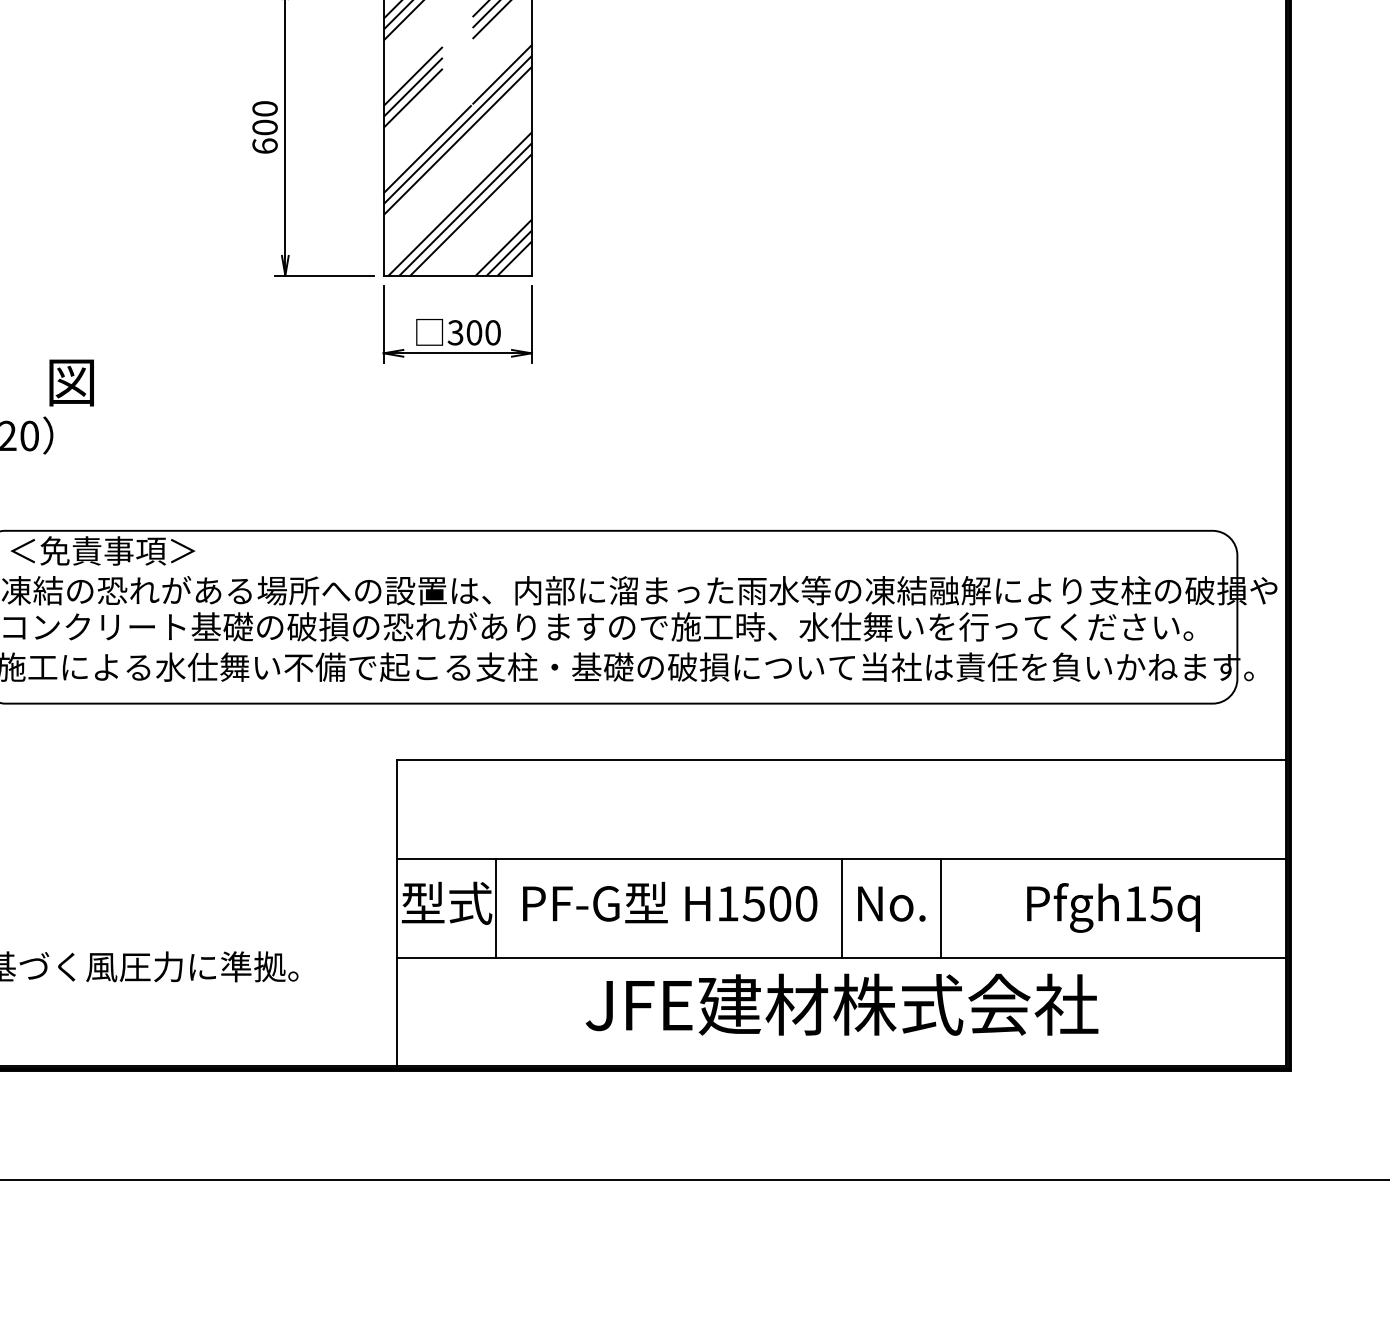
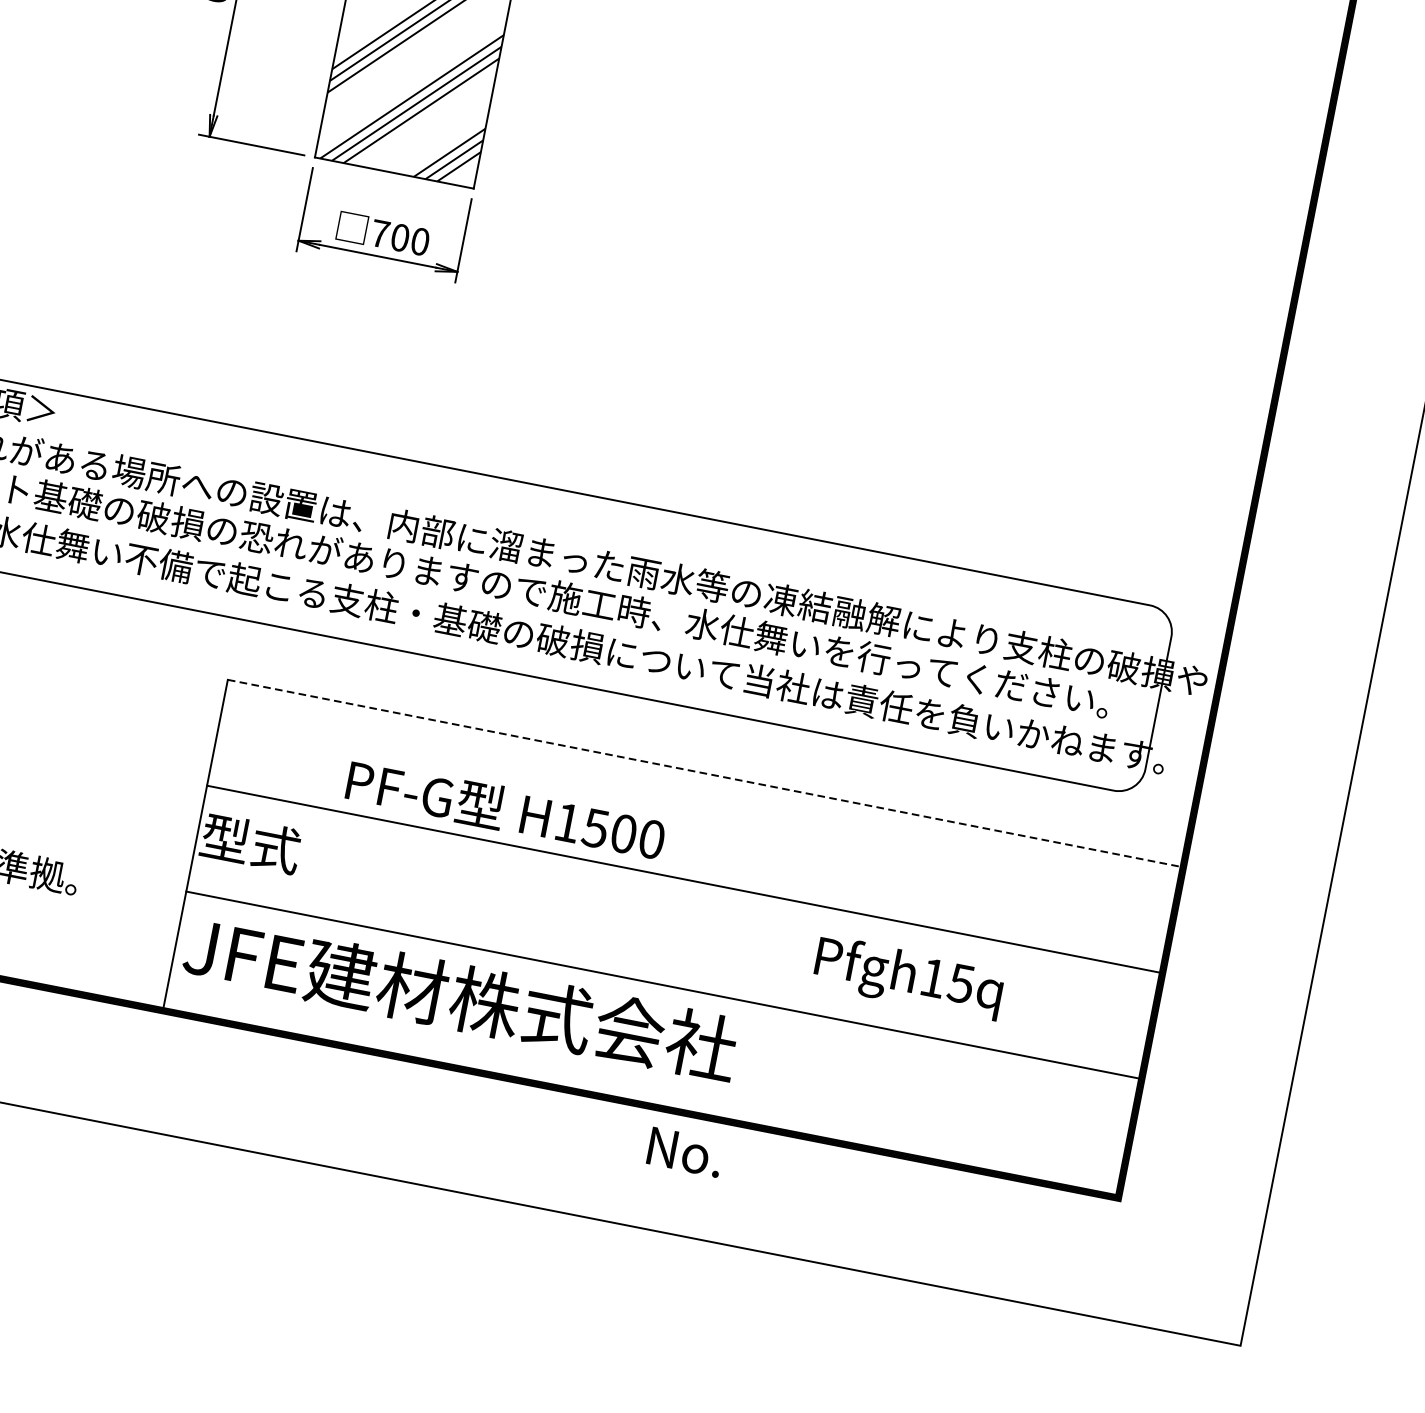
text: (455, 332) -> (380, 233), 300 -> 700
line: (842, 760) -> (704, 773), solid -> dashed
text: (670, 902) -> (506, 809), moved
text: (891, 903) -> (685, 1151), moved
line: (496, 907) -> (303, 858), removed
line: (841, 907) -> (672, 931), removed
line: (940, 907) -> (779, 951), removed
text: (1113, 907) -> (908, 977), moved
text: (841, 1004) -> (460, 997), moved

